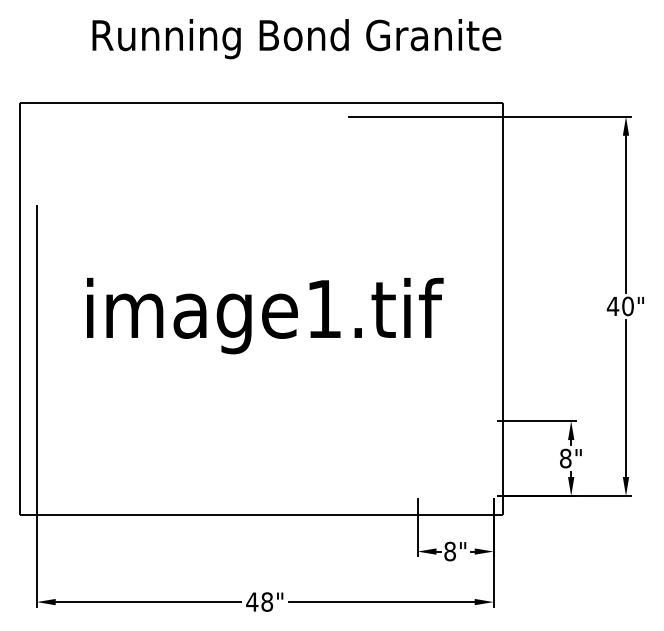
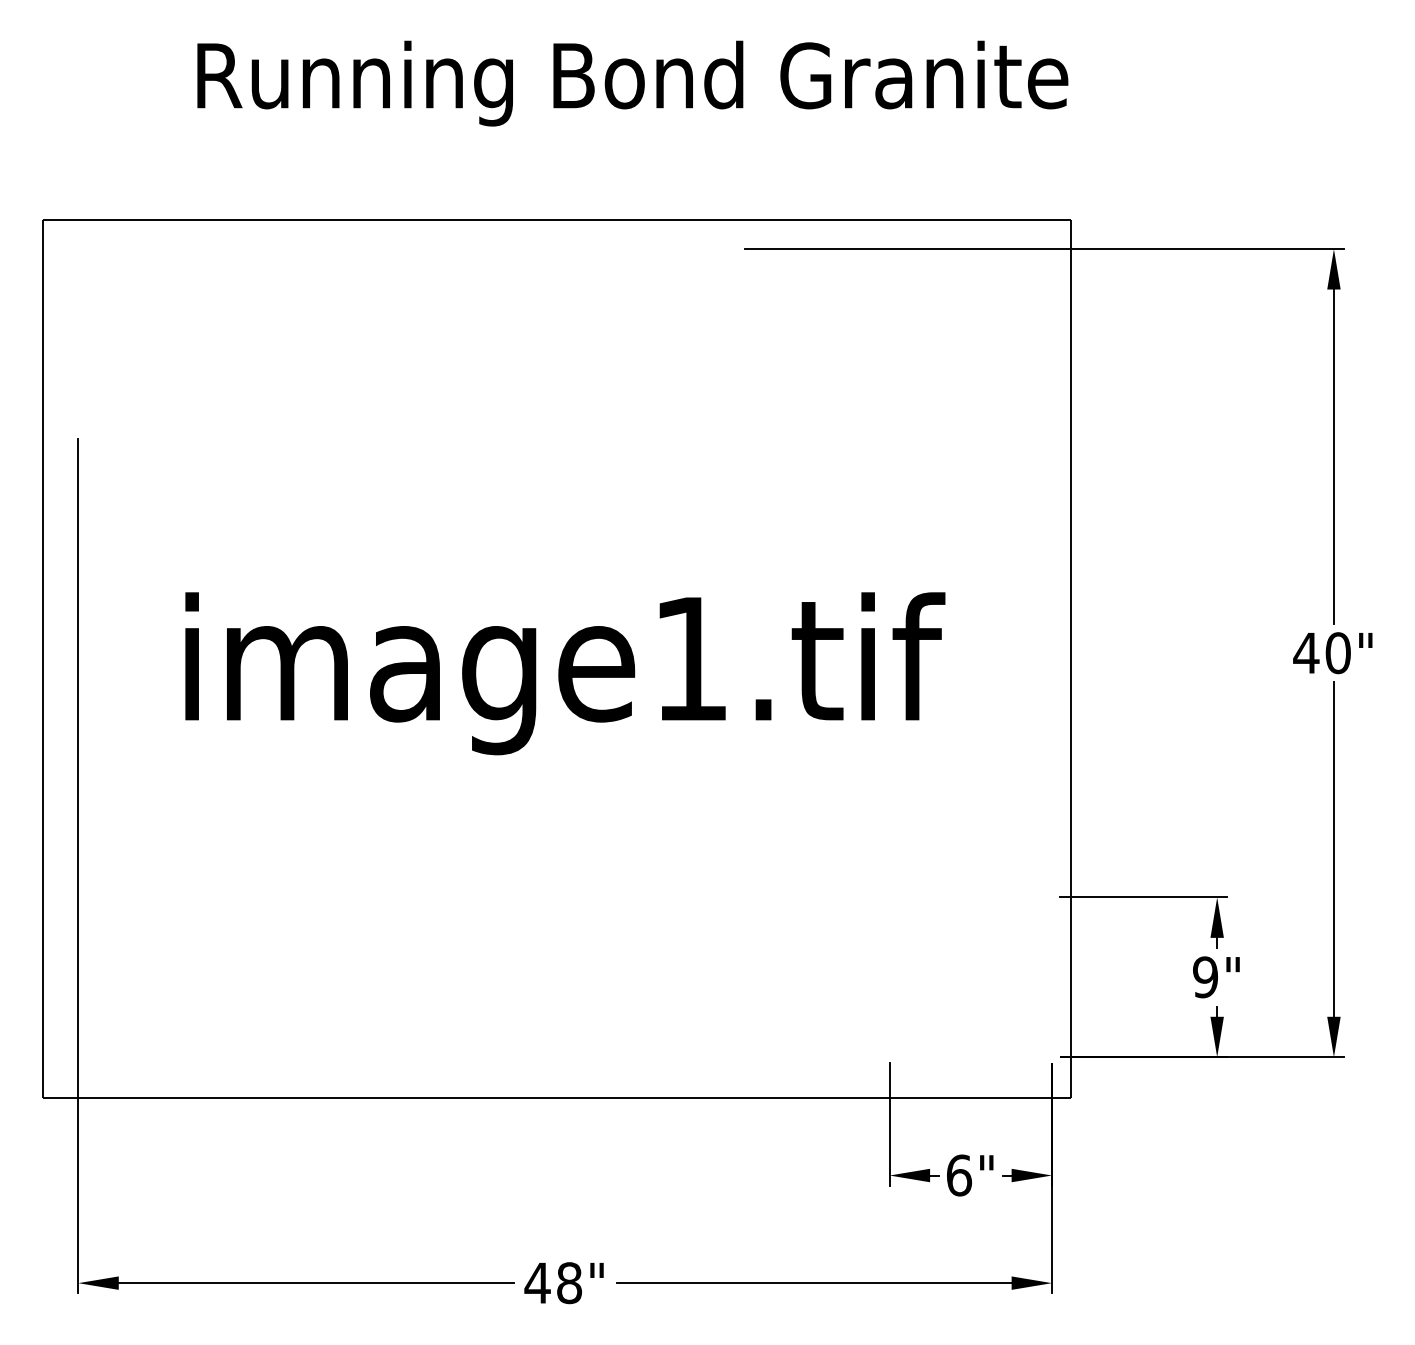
text: (565, 458) -> (1205, 977), 8" -> 9"
text: (450, 551) -> (959, 1175), 8" -> 6"

